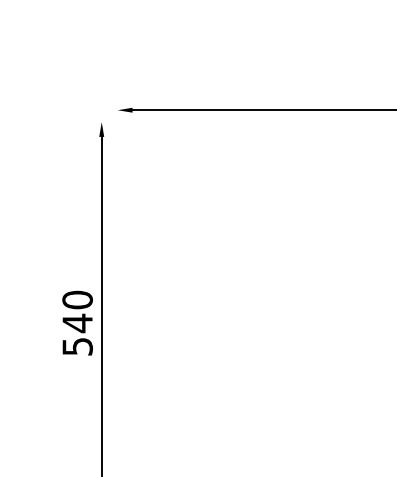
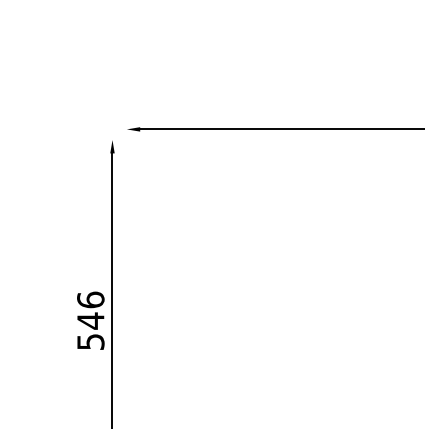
text: (77, 299) -> (90, 299), 540 -> 546

